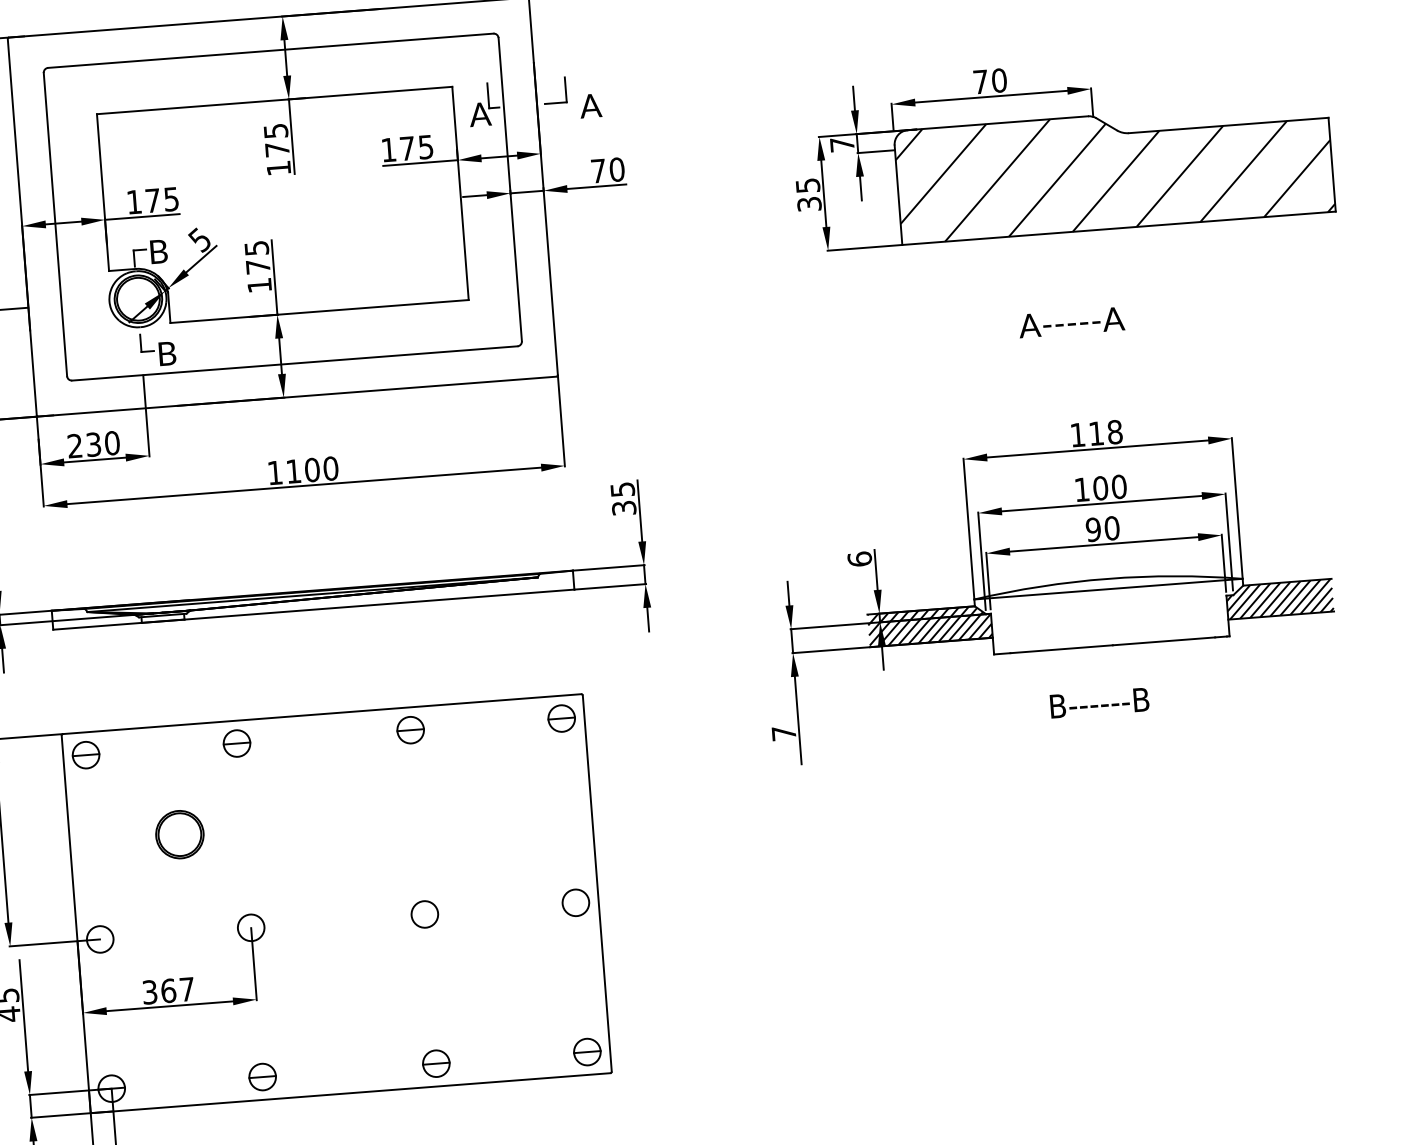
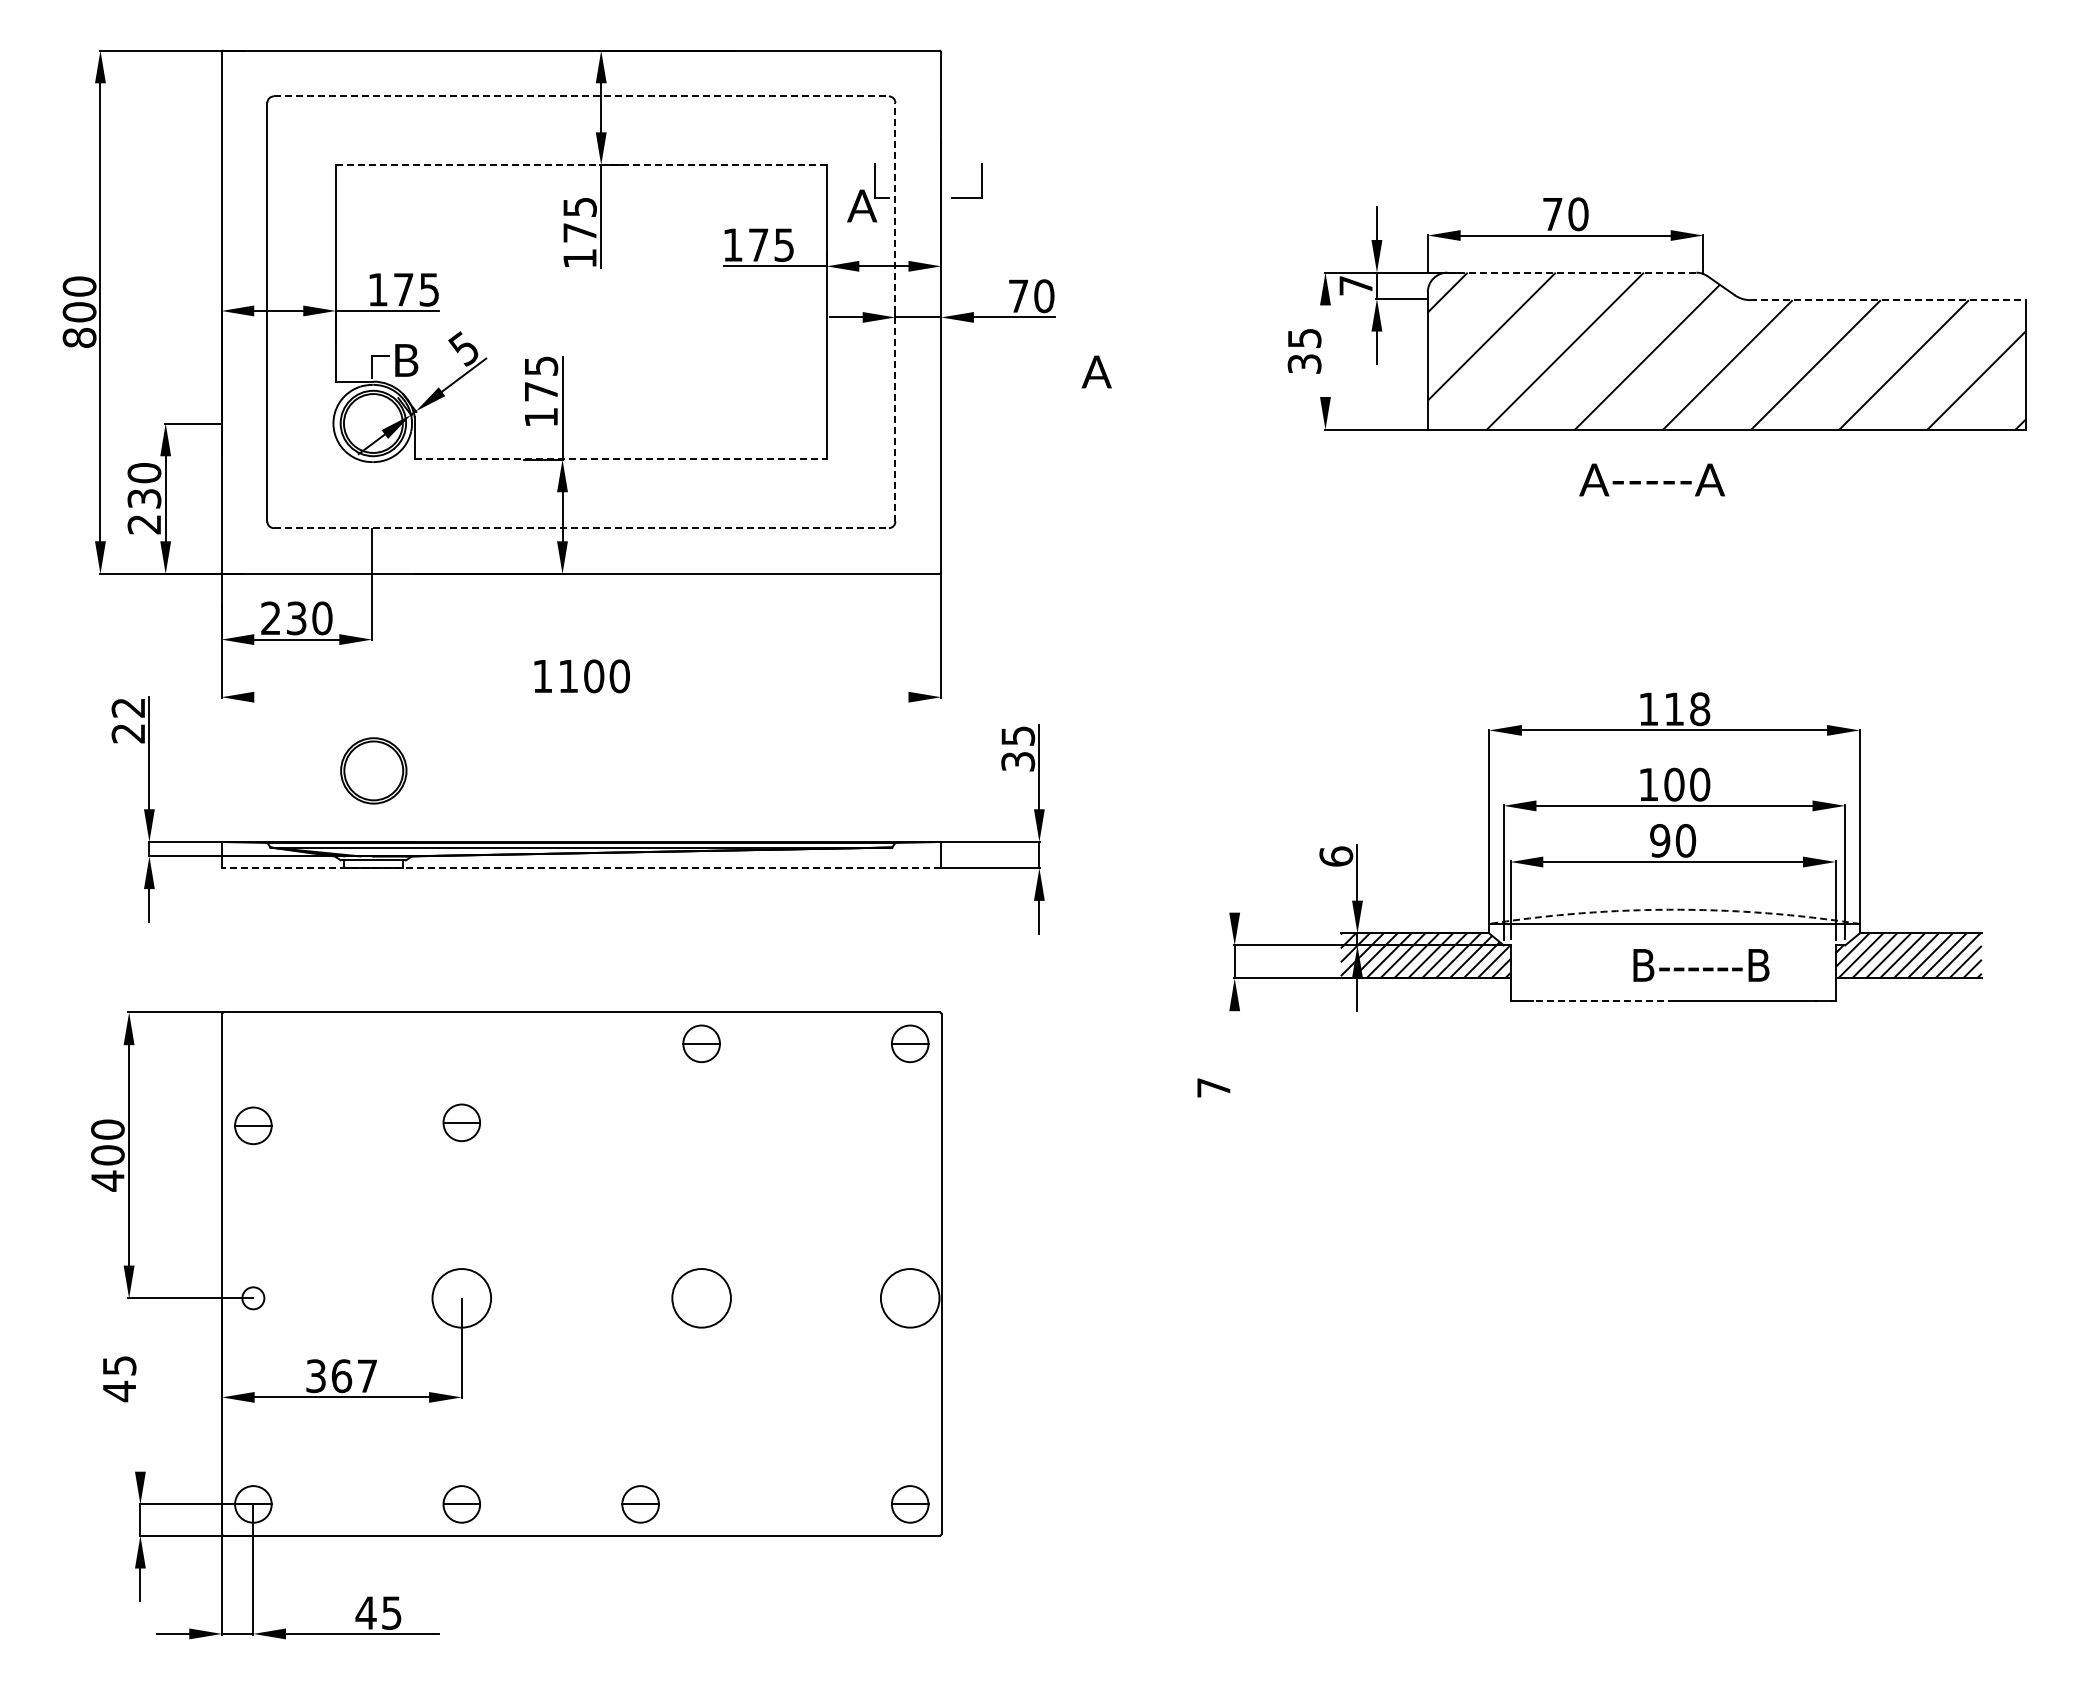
line: (270, 50) -> (581, 96), solid -> dashed
line: (274, 100) -> (580, 165), solid -> dashed
text: (590, 105) -> (1096, 371), moved
line: (998, 123) -> (1572, 272), solid -> dashed
line: (1228, 125) -> (1888, 300), solid -> dashed
line: (510, 189) -> (895, 311), solid -> dashed
line: (823, 193) -> (1325, 350), removed
line: (319, 311) -> (620, 459), solid -> dashed
text: (1071, 322) -> (1651, 479), moved
part: (158, 349) -> (395, 494), removed
line: (294, 363) -> (581, 528), solid -> dashed
line: (304, 486) -> (581, 697), removed
arc: (1107, 578) -> (1674, 909), solid -> dashed
line: (788, 593) -> (1234, 895), removed
line: (313, 609) -> (581, 868), solid -> dashed
line: (1061, 649) -> (1603, 1001), solid -> dashed
text: (1099, 703) -> (1701, 965), moved
line: (798, 720) -> (1234, 1071), removed
part: (236, 743) -> (461, 1122), moved
part: (86, 754) -> (253, 1125), moved
part: (179, 834) -> (373, 770), moved
circle: (575, 903) -> (909, 1298), size x1.6
circle: (424, 914) -> (701, 1298), size x1.6
circle: (250, 927) -> (461, 1298), size x1.6
circle: (100, 939) -> (253, 1298), size x0.6
line: (23, 1015) -> (140, 1394), removed
part: (436, 1063) -> (640, 1504), moved

